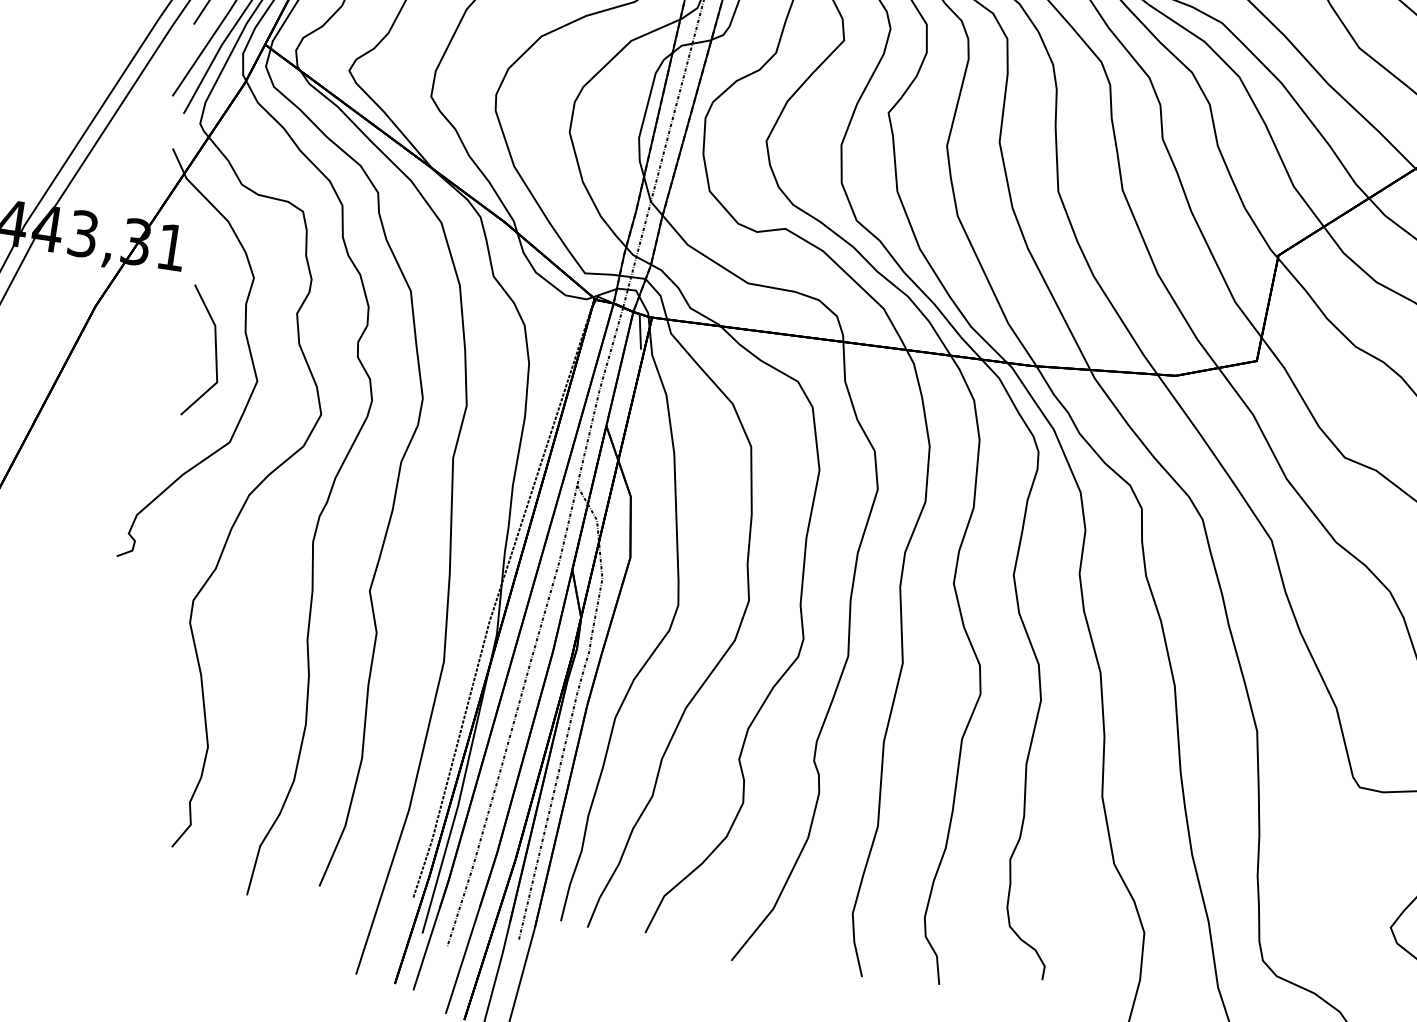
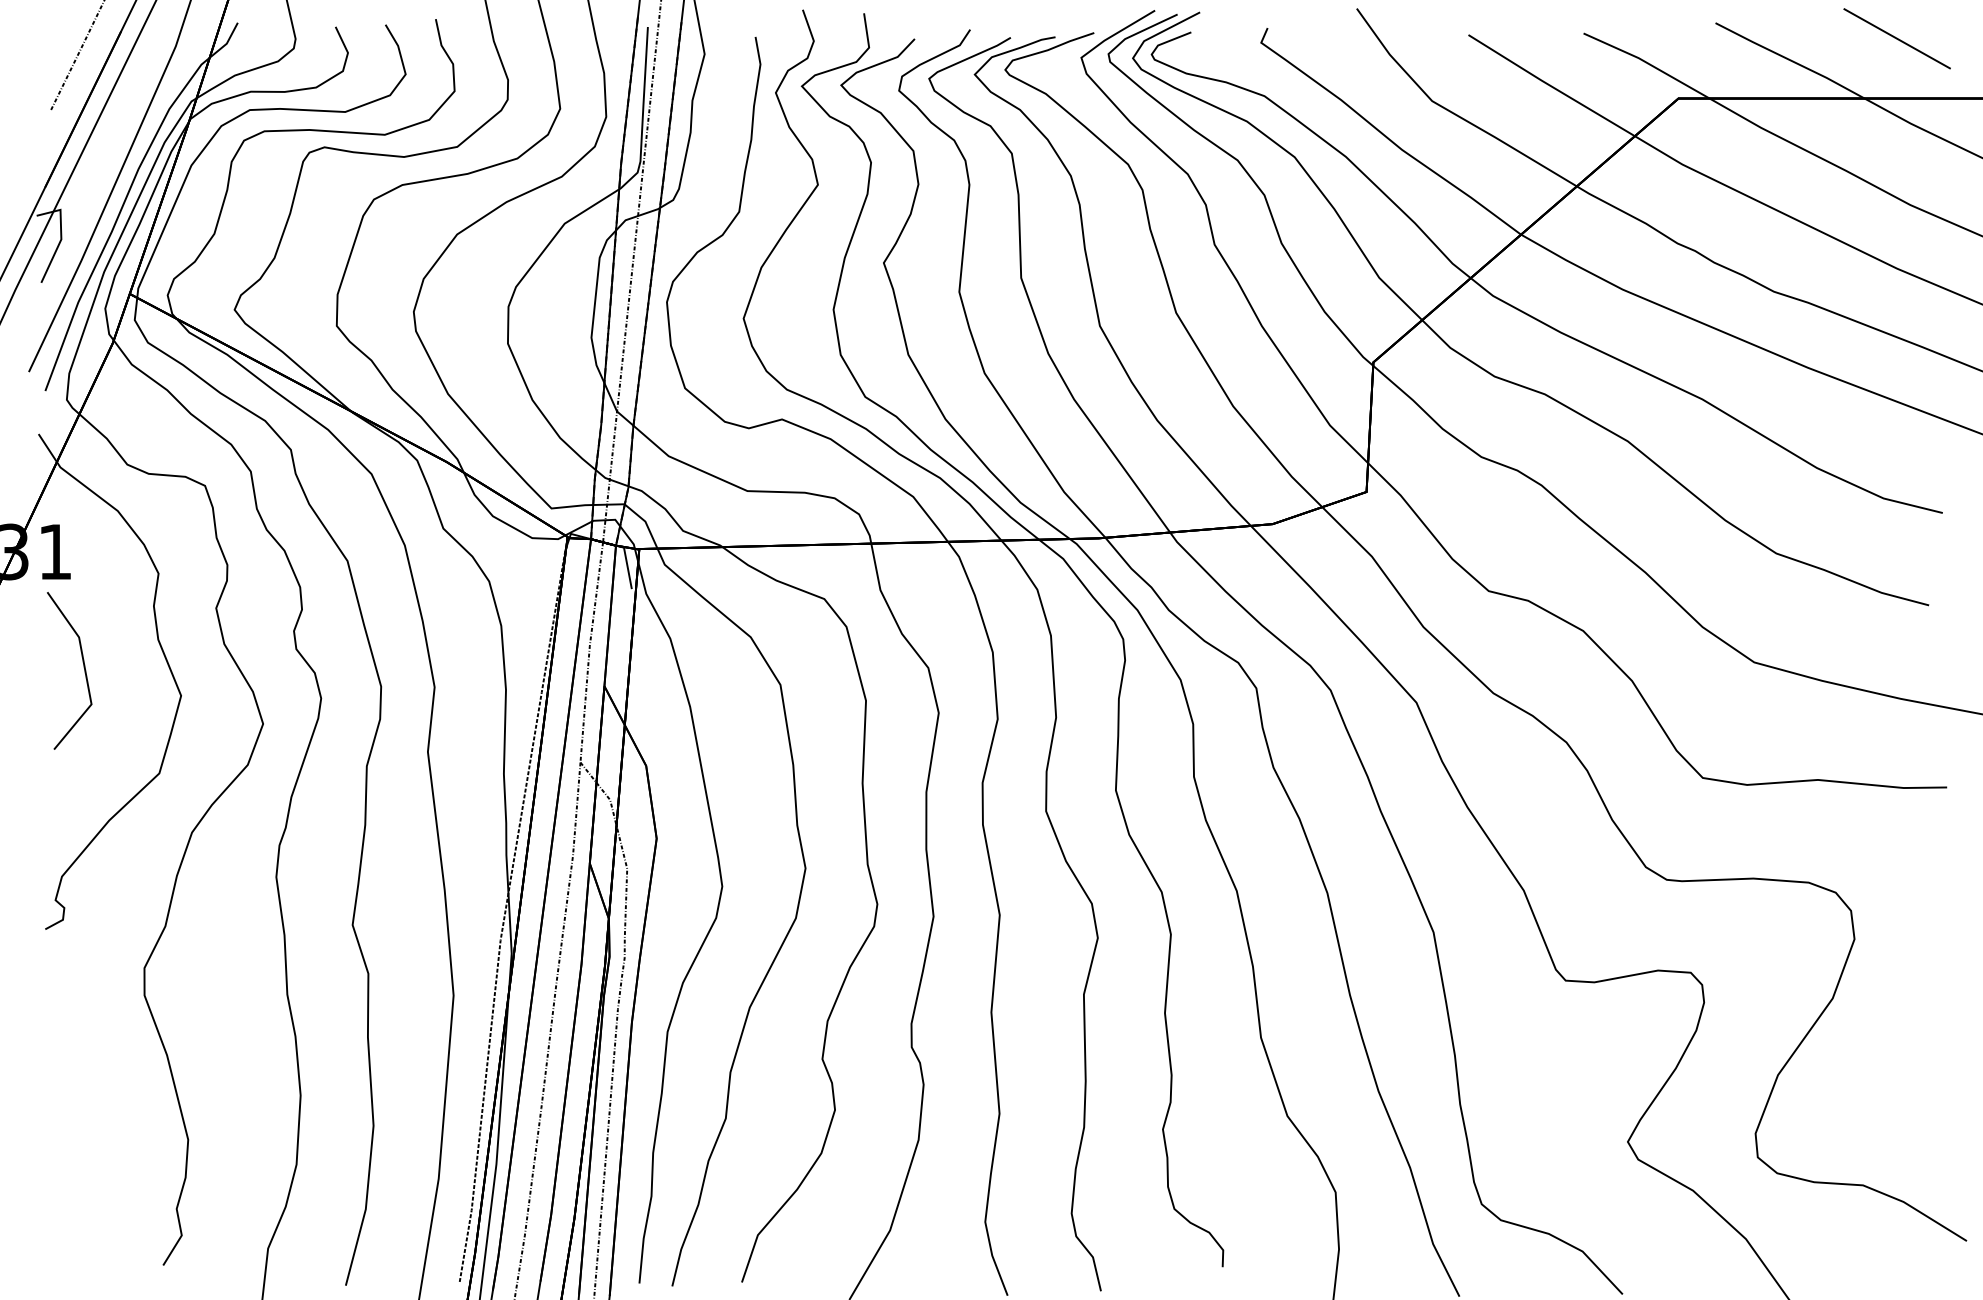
line: (215, 351) -> (83, 667), moved

